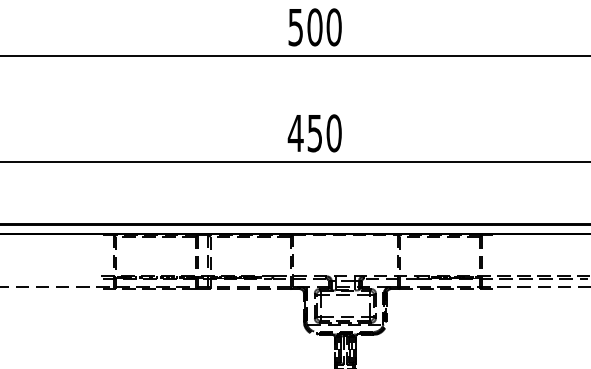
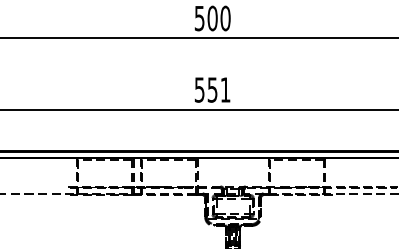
text: (314, 132) -> (212, 89), 450 -> 551

